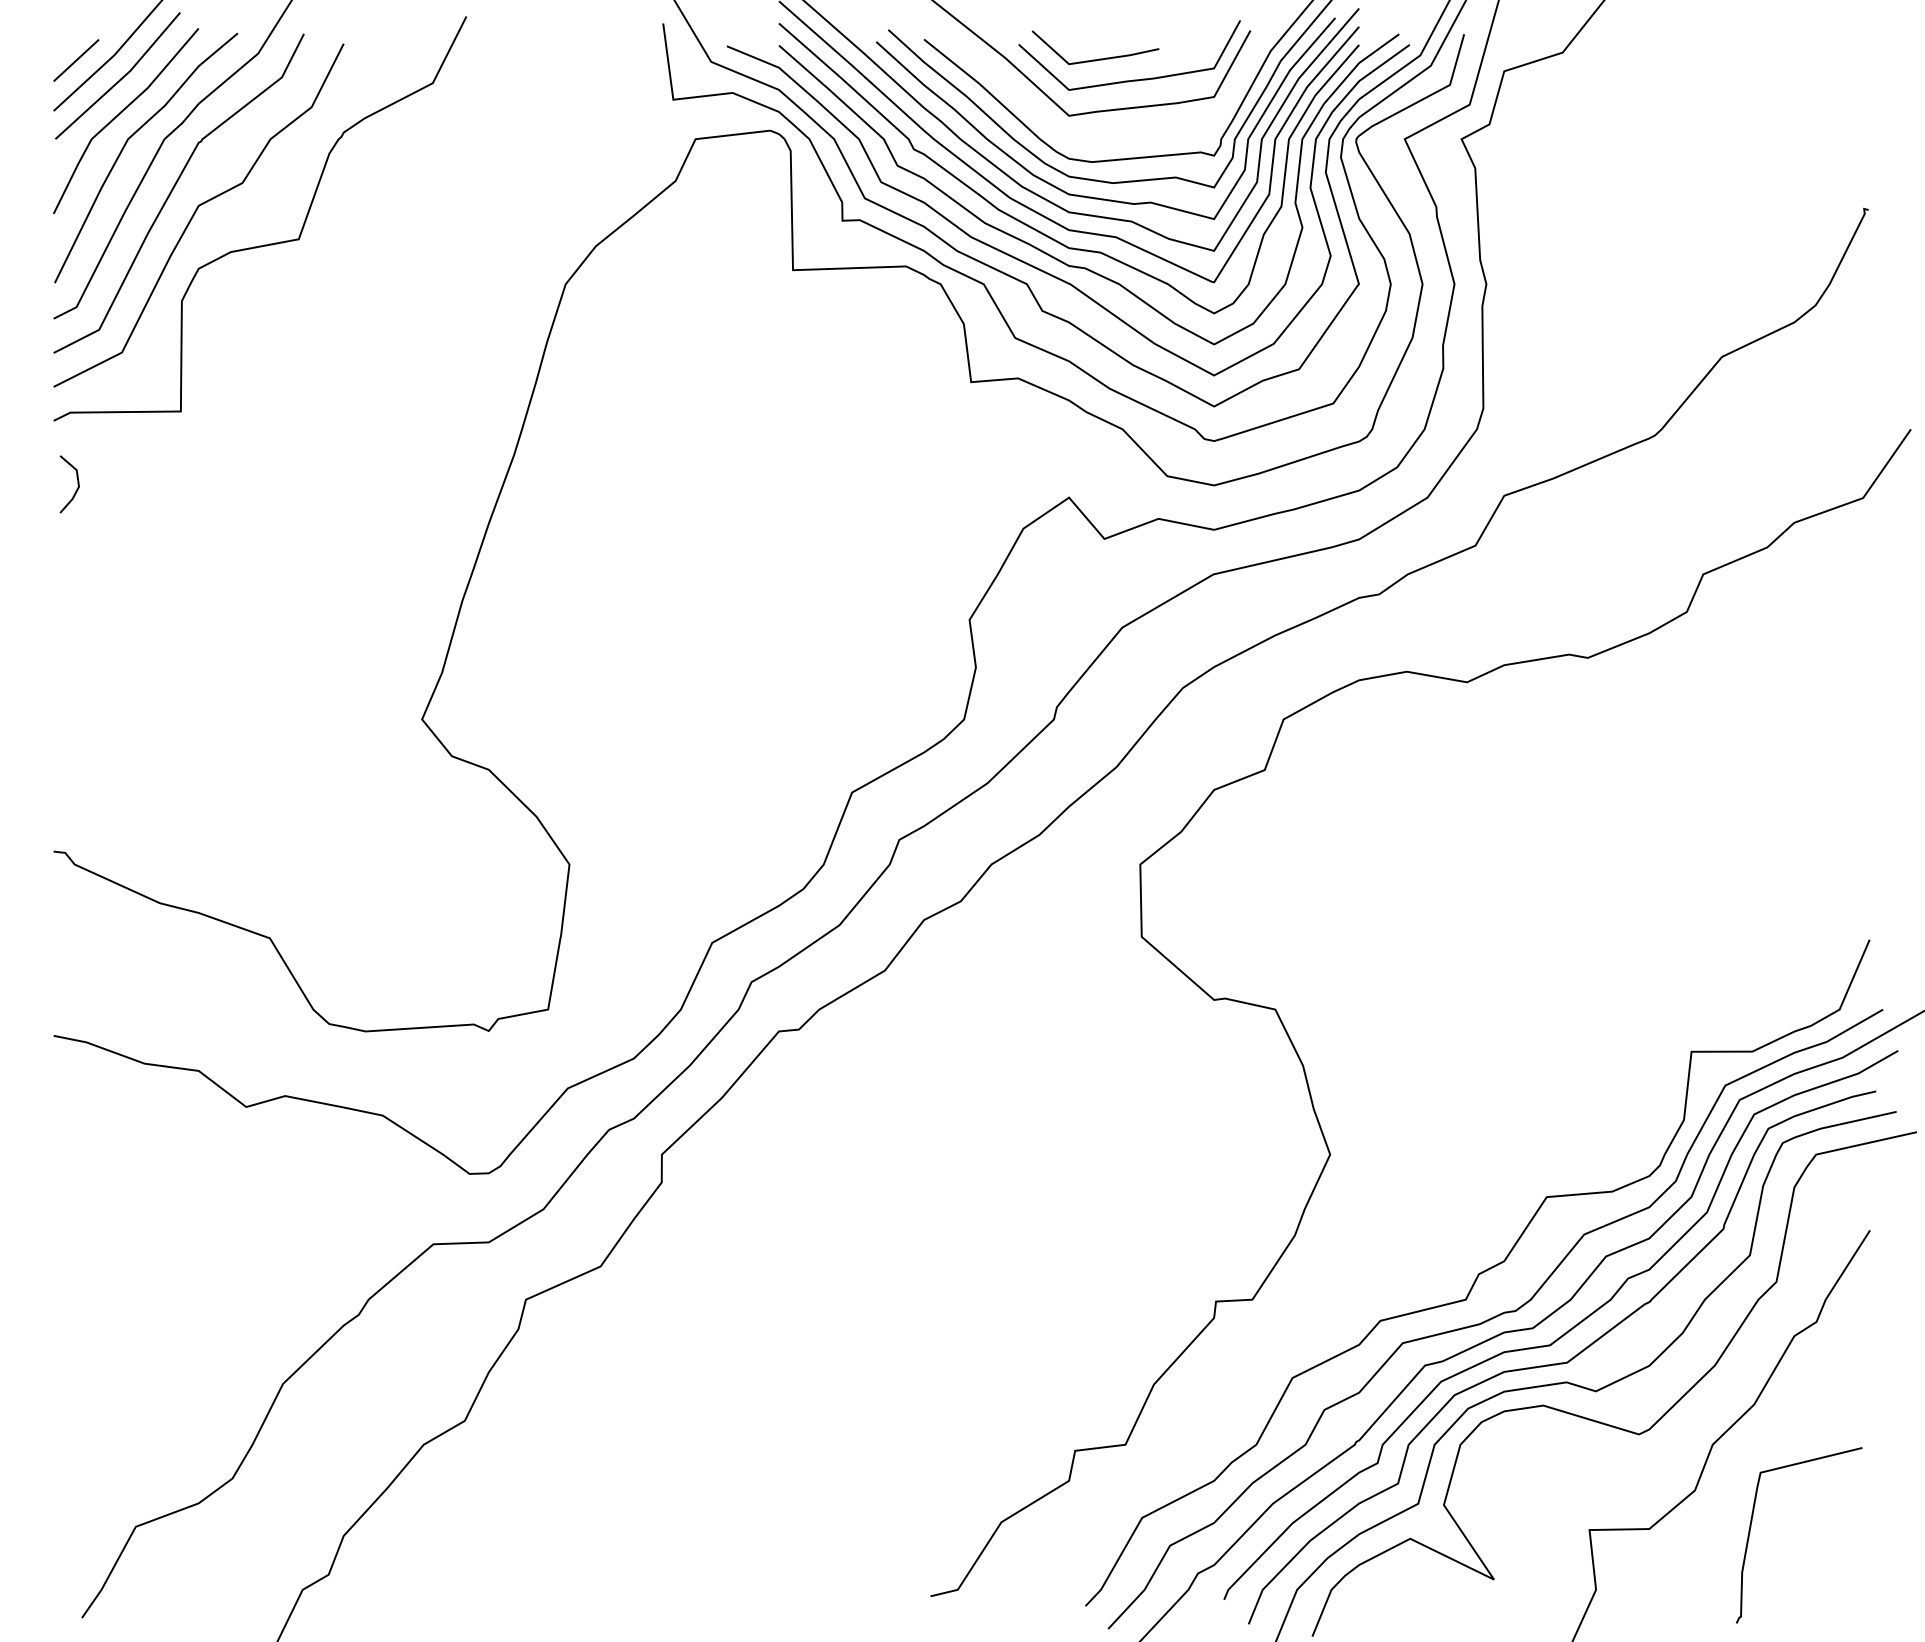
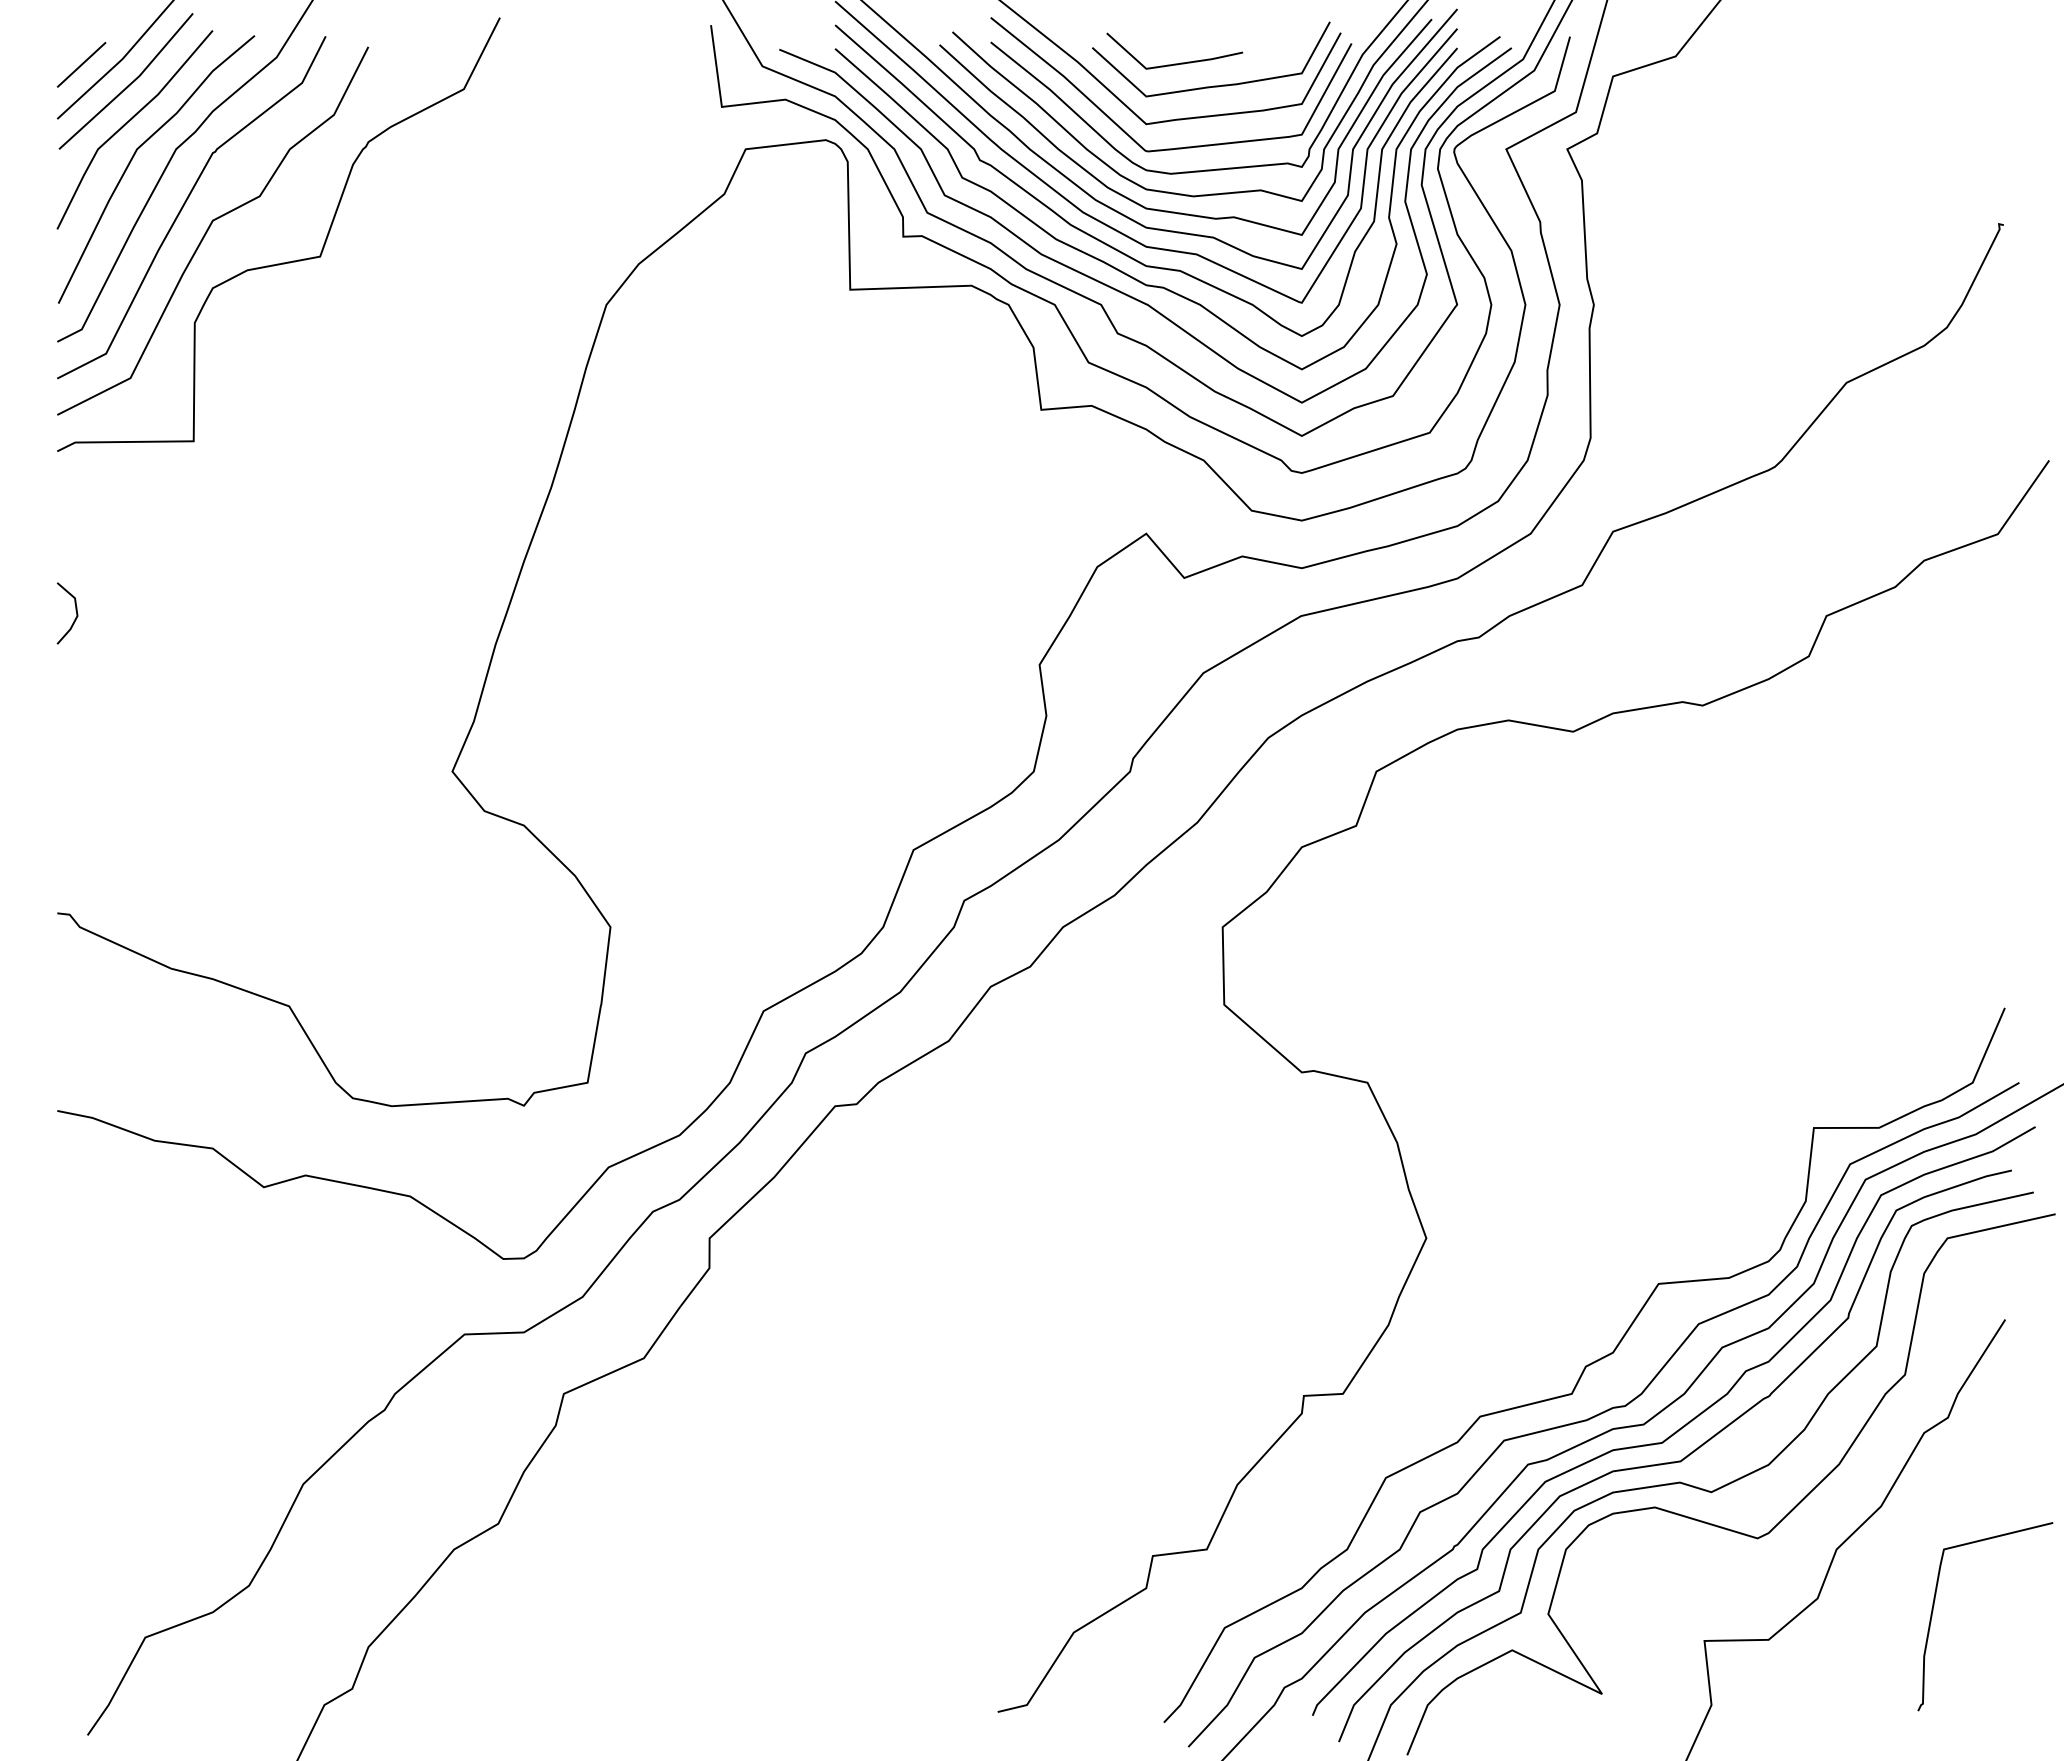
curve: (1097, 137) -> (1176, 147), added
line: (77, 481) -> (75, 610), moved
curve: (1751, 1524) -> (1934, 1605), moved

